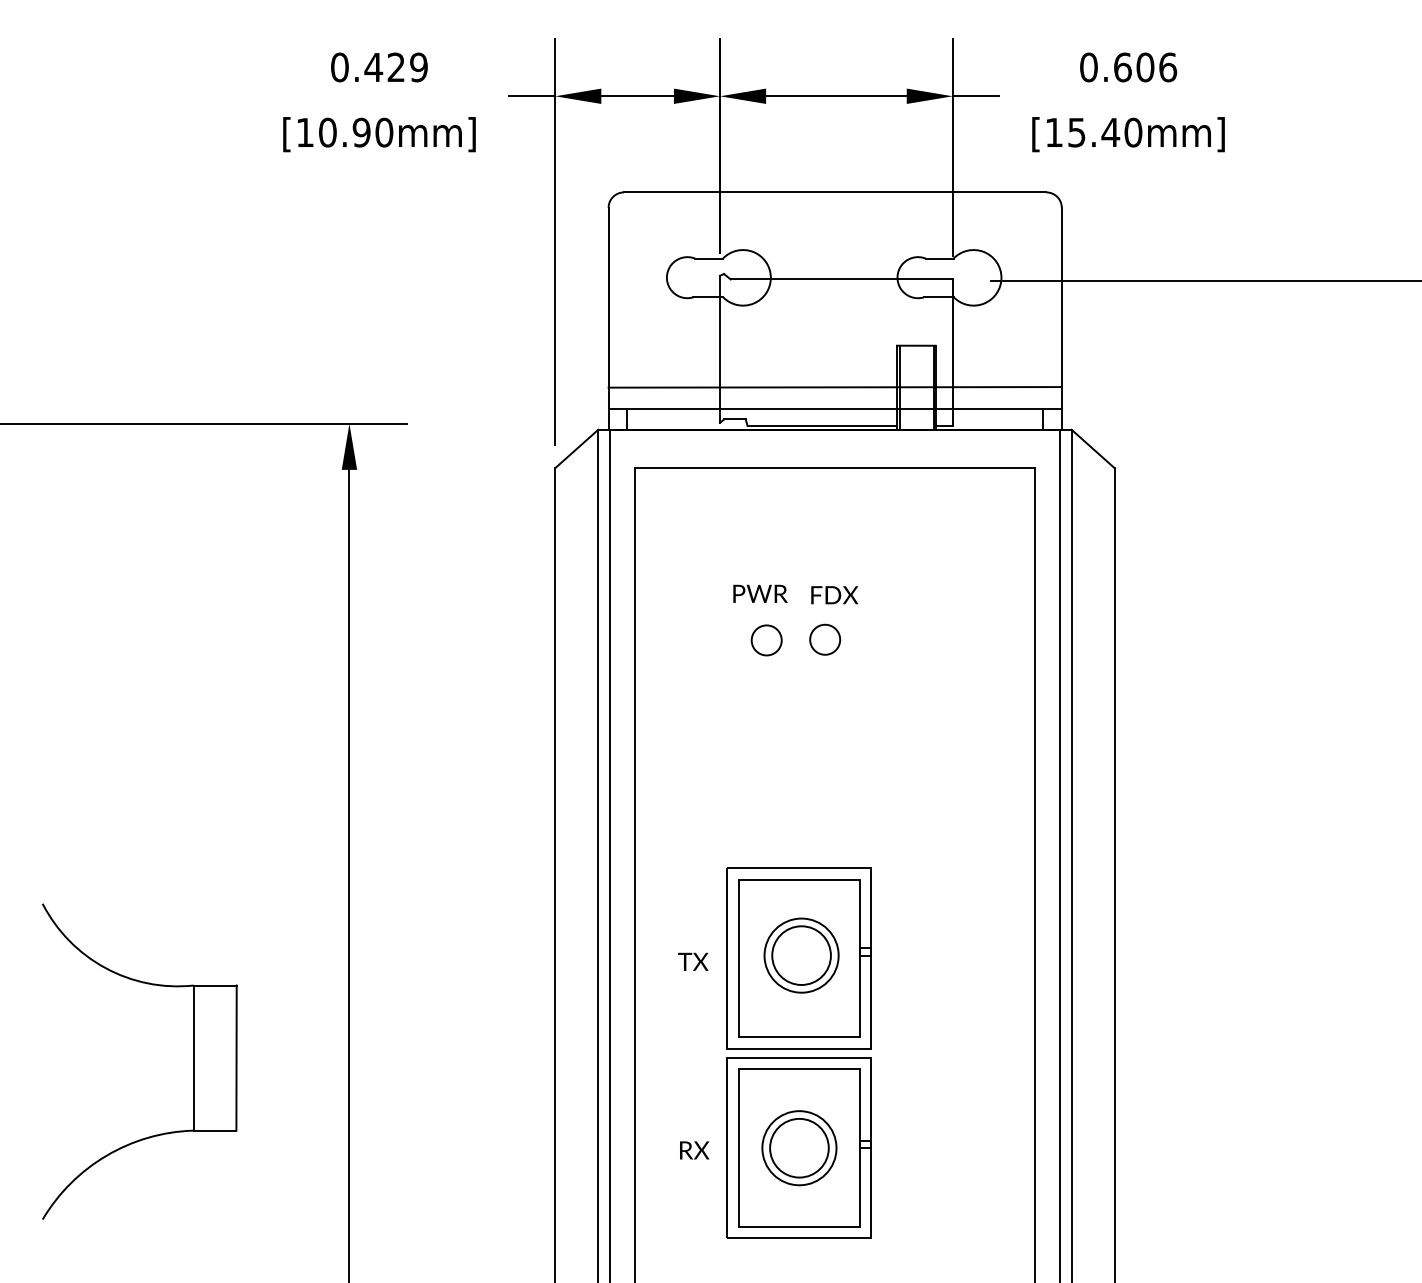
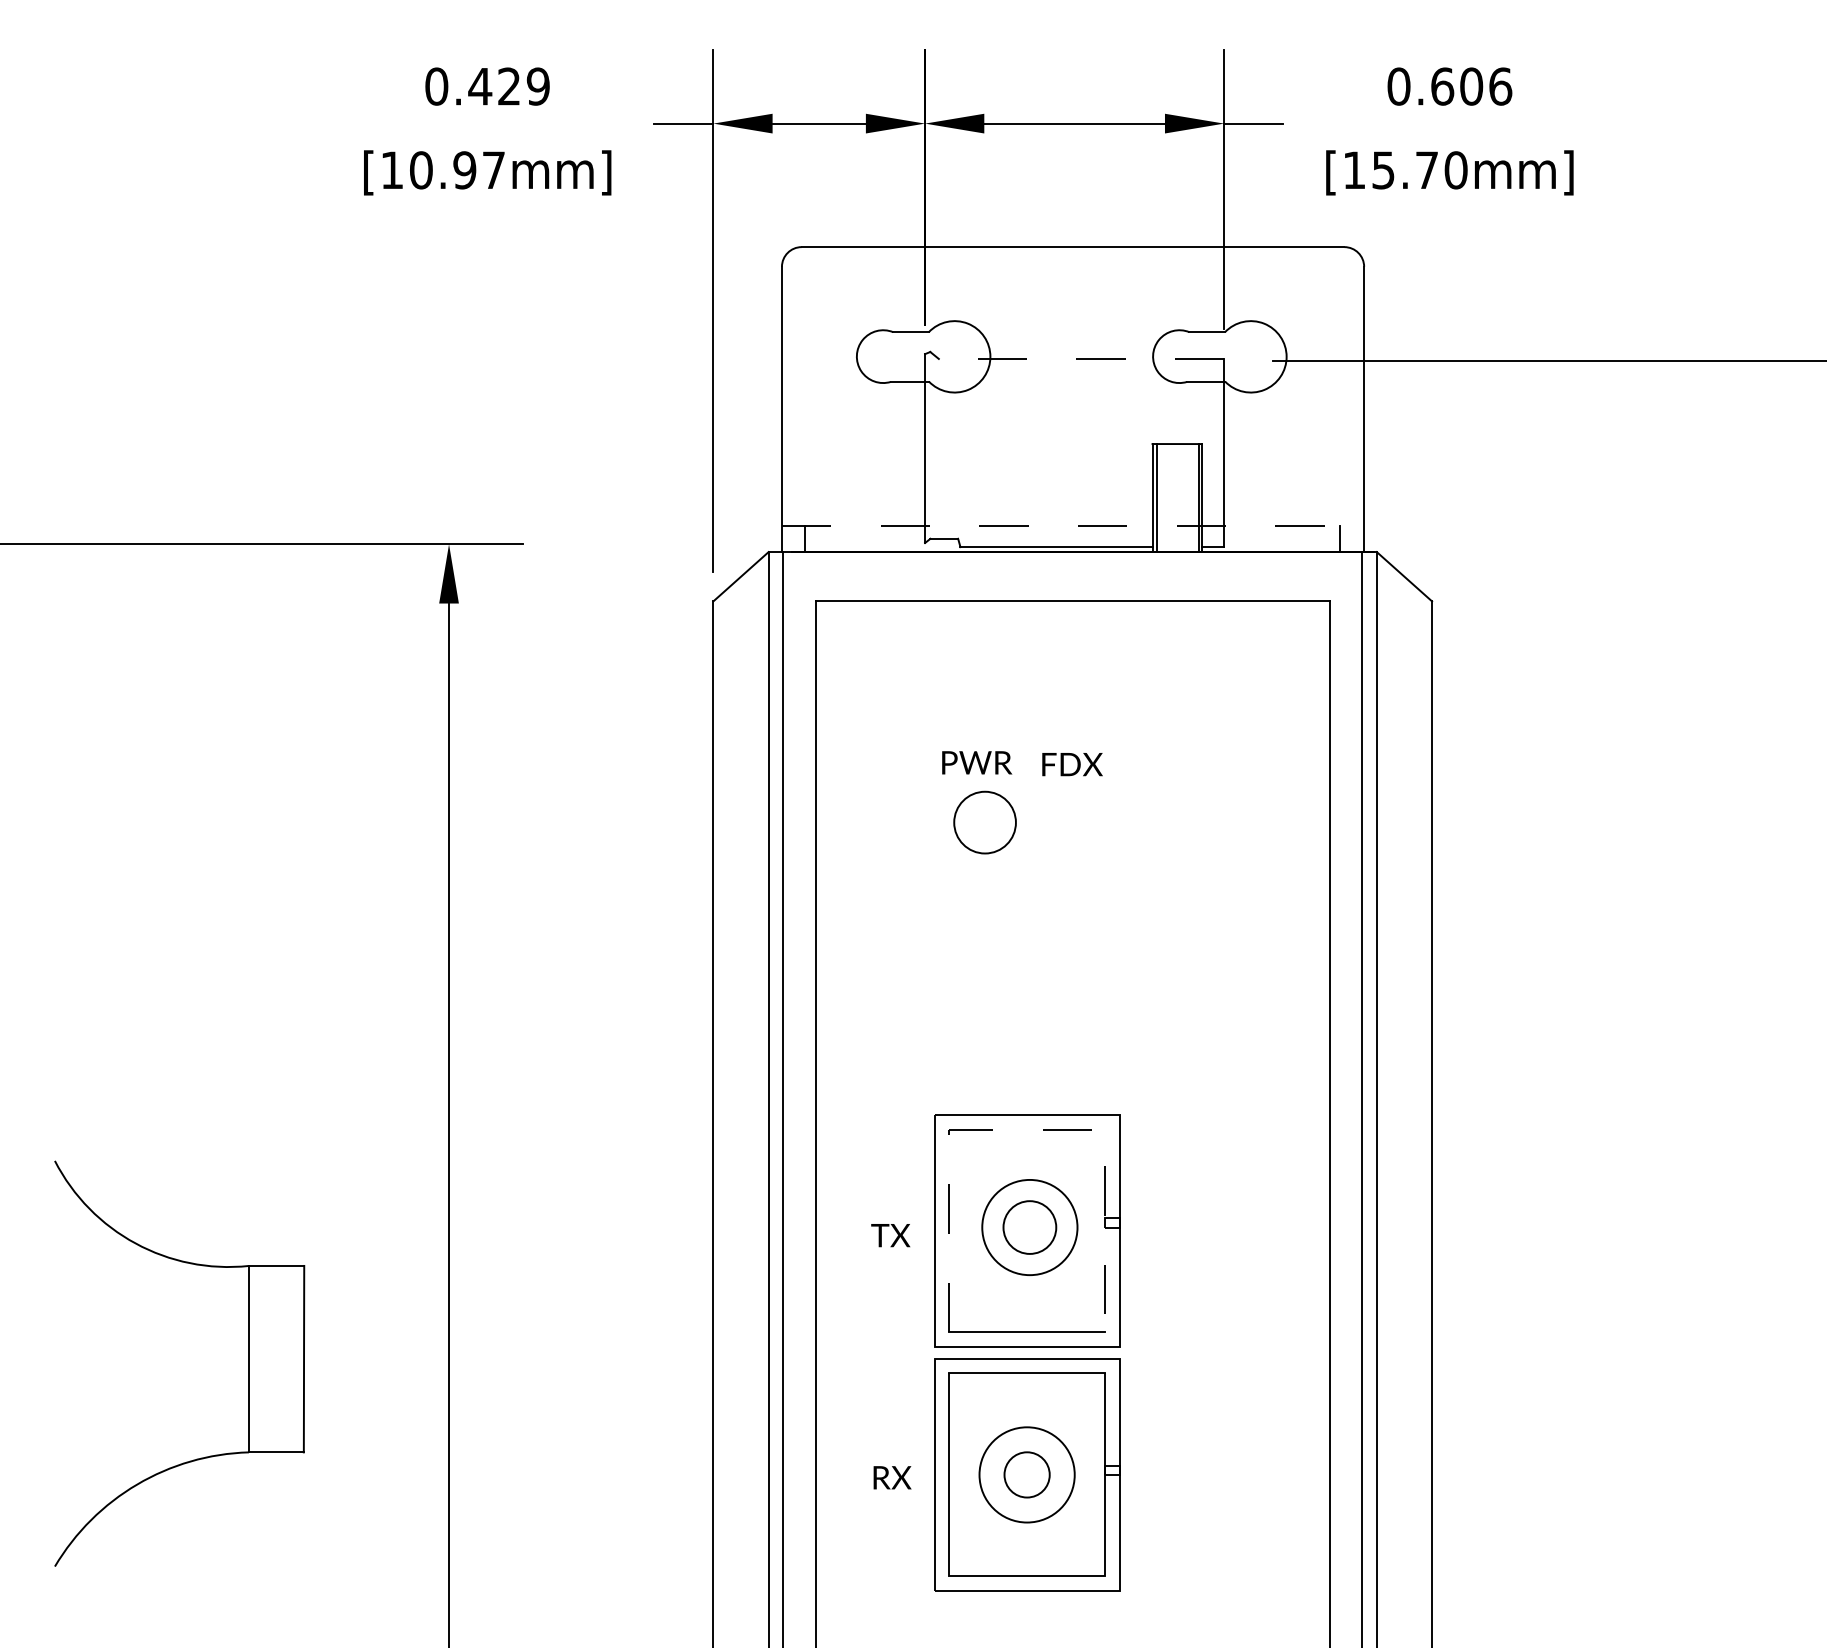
text: (384, 132) -> (494, 170), [10.90mm] -> [10.97mm]
text: (1110, 132) -> (1426, 170), [15.40mm] -> [15.70mm]
line: (841, 279) -> (1081, 358), solid -> dashed
line: (834, 387) -> (1072, 497), removed
line: (835, 409) -> (1073, 525), solid -> dashed
circle: (825, 639) -> (1060, 821), removed
circle: (766, 640) -> (984, 822), size x1.6
line: (799, 879) -> (1027, 1129), solid -> dashed
circle: (801, 955) -> (1029, 1227), size x0.7
circle: (799, 1147) -> (1027, 1474), size x0.6

